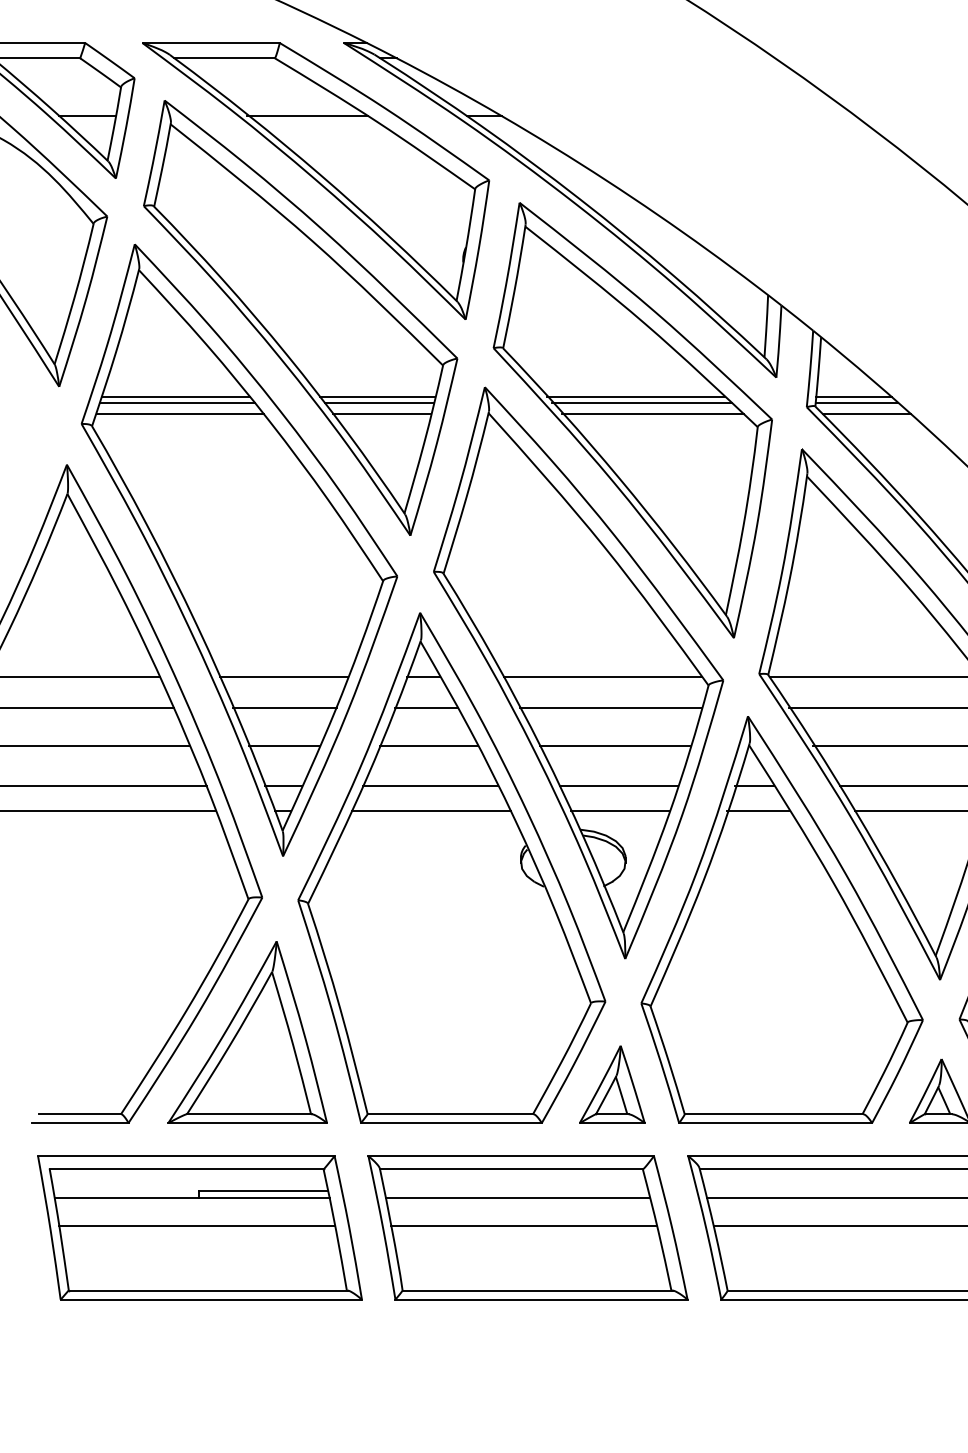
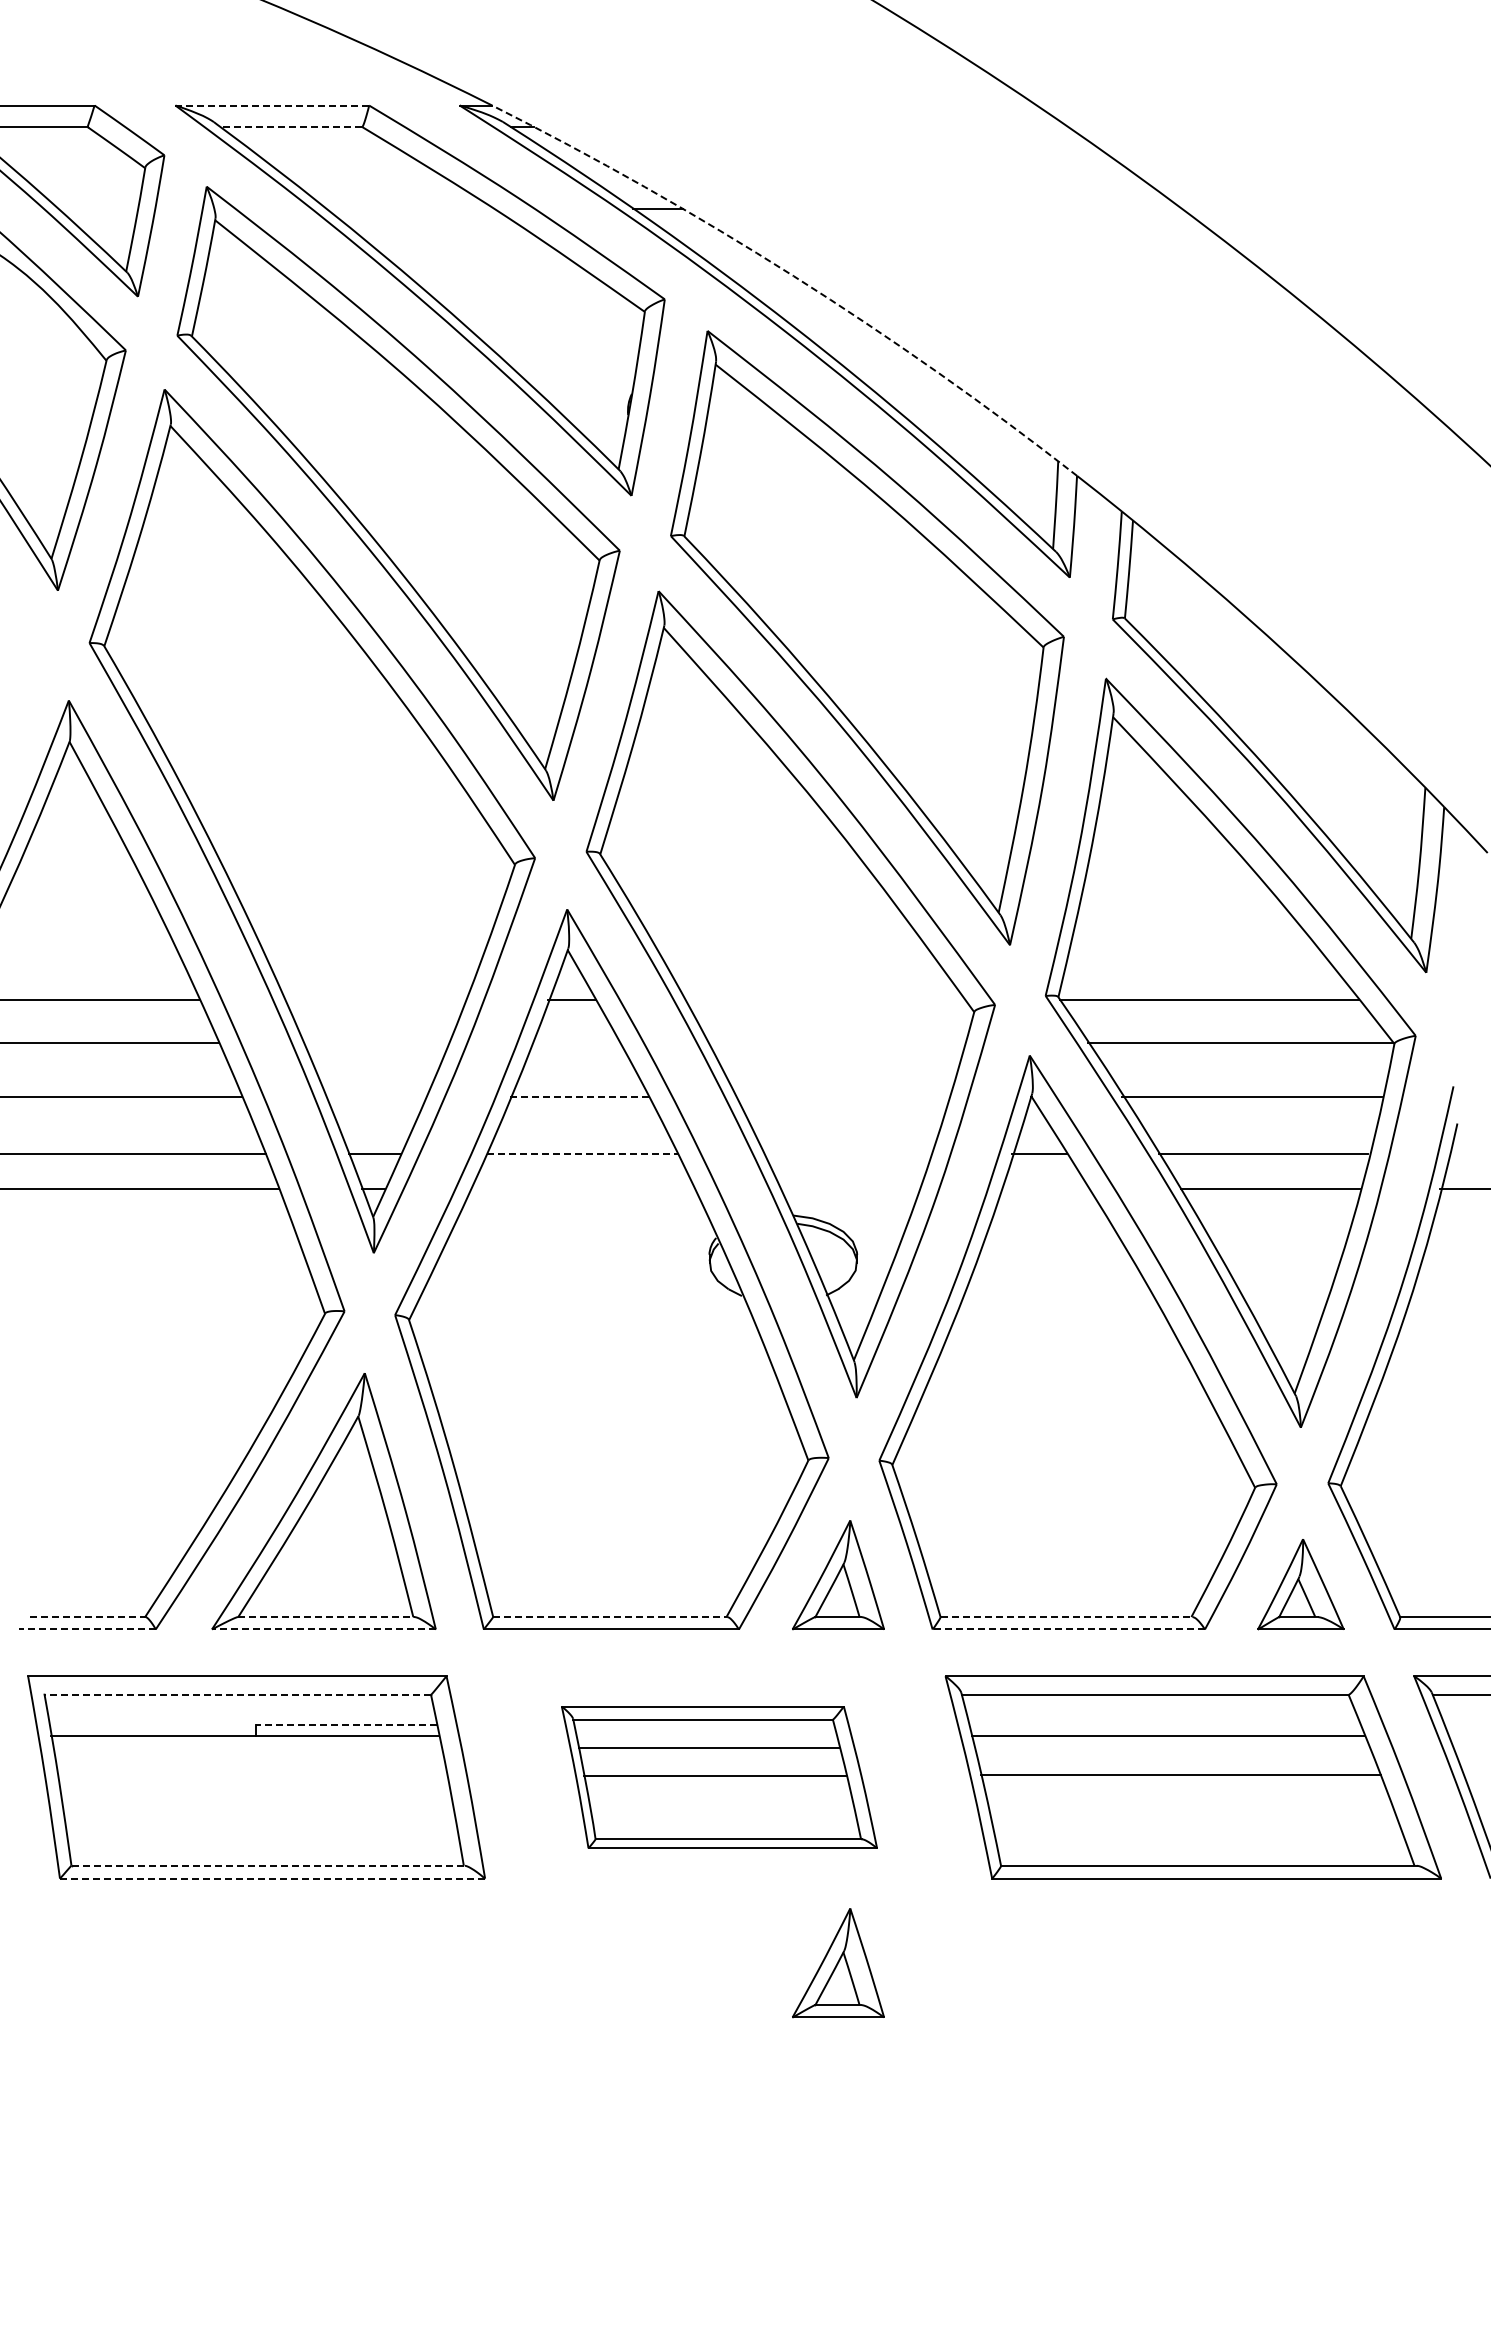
line: (211, 43) -> (272, 105), solid -> dashed
line: (224, 58) -> (291, 127), solid -> dashed
line: (87, 116) -> (98, 208), removed
line: (307, 116) -> (408, 208), removed
arc: (580, 164) -> (793, 276), solid -> dashed
line: (175, 397) -> (221, 605), removed
line: (377, 397) -> (506, 605), removed
line: (635, 397) -> (871, 605), removed
line: (854, 397) -> (1179, 605), removed
line: (177, 403) -> (224, 613), removed
line: (379, 403) -> (509, 613), removed
line: (641, 403) -> (879, 613), removed
line: (856, 403) -> (1183, 613), removed
line: (180, 413) -> (228, 628), removed
line: (382, 413) -> (513, 628), removed
line: (652, 413) -> (895, 628), removed
line: (866, 413) -> (1197, 628), removed
line: (283, 677) -> (374, 1000), removed
line: (603, 677) -> (825, 1000), removed
line: (284, 707) -> (376, 1043), removed
line: (426, 707) -> (575, 1043), removed
line: (610, 707) -> (836, 1043), removed
line: (284, 745) -> (375, 1096), removed
line: (428, 745) -> (578, 1096), solid -> dashed
line: (615, 745) -> (842, 1096), removed
line: (430, 786) -> (582, 1154), solid -> dashed
line: (618, 786) -> (846, 1154), removed
line: (430, 810) -> (582, 1188), removed
line: (620, 810) -> (850, 1188), removed
line: (758, 810) -> (1044, 1188), removed
line: (80, 1114) -> (87, 1617), solid -> dashed
line: (249, 1114) -> (326, 1617), solid -> dashed
line: (450, 1114) -> (610, 1617), solid -> dashed
line: (773, 1114) -> (1066, 1617), solid -> dashed
line: (80, 1123) -> (87, 1629), solid -> dashed
line: (247, 1123) -> (323, 1629), solid -> dashed
line: (775, 1123) -> (1068, 1629), solid -> dashed
line: (186, 1169) -> (237, 1694), solid -> dashed
line: (263, 1190) -> (346, 1724), solid -> dashed
line: (197, 1225) -> (252, 1774), removed
part: (528, 1227) -> (719, 1777), size x0.7
line: (208, 1290) -> (268, 1865), solid -> dashed
line: (211, 1299) -> (272, 1878), solid -> dashed
part: (612, 1359) -> (838, 1963), added

